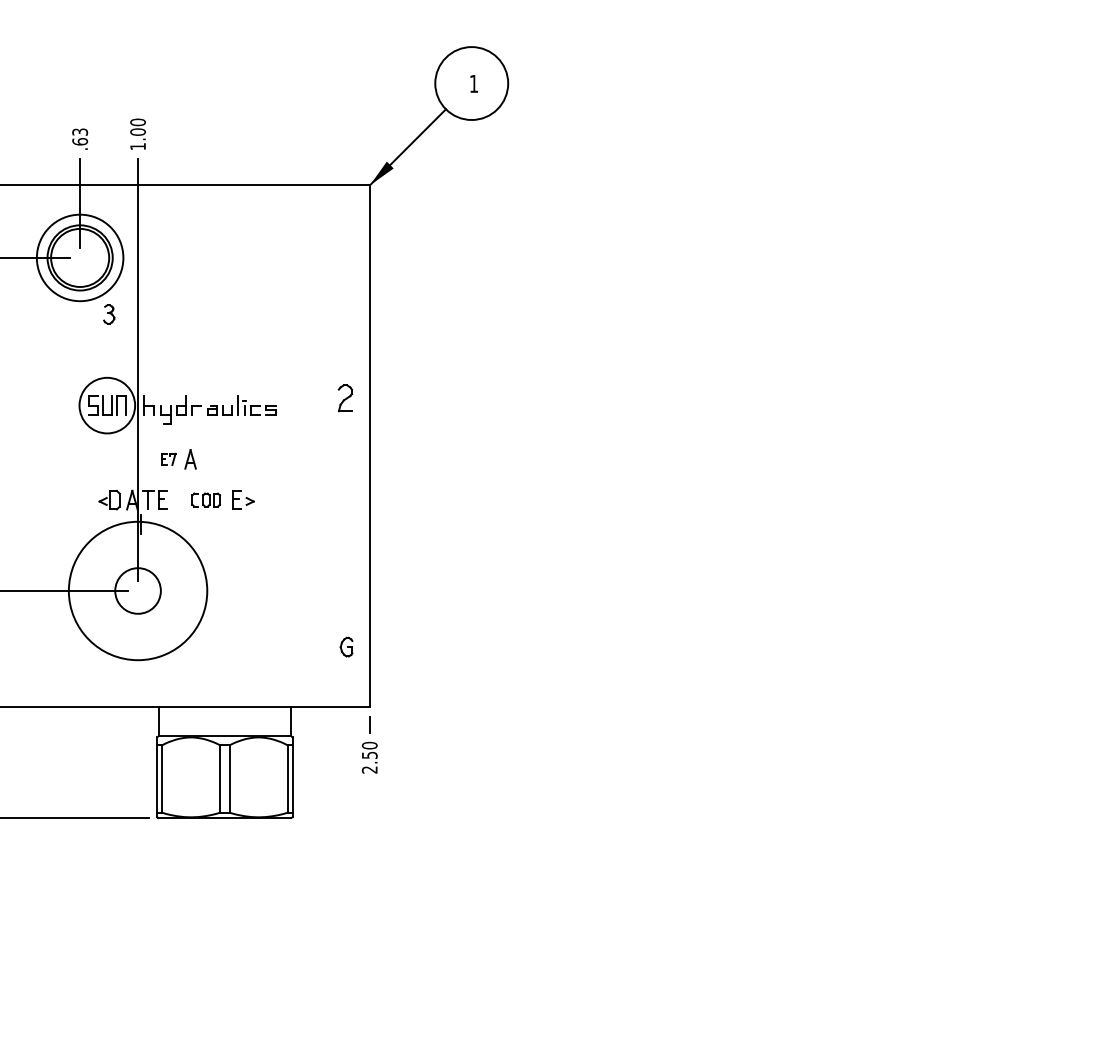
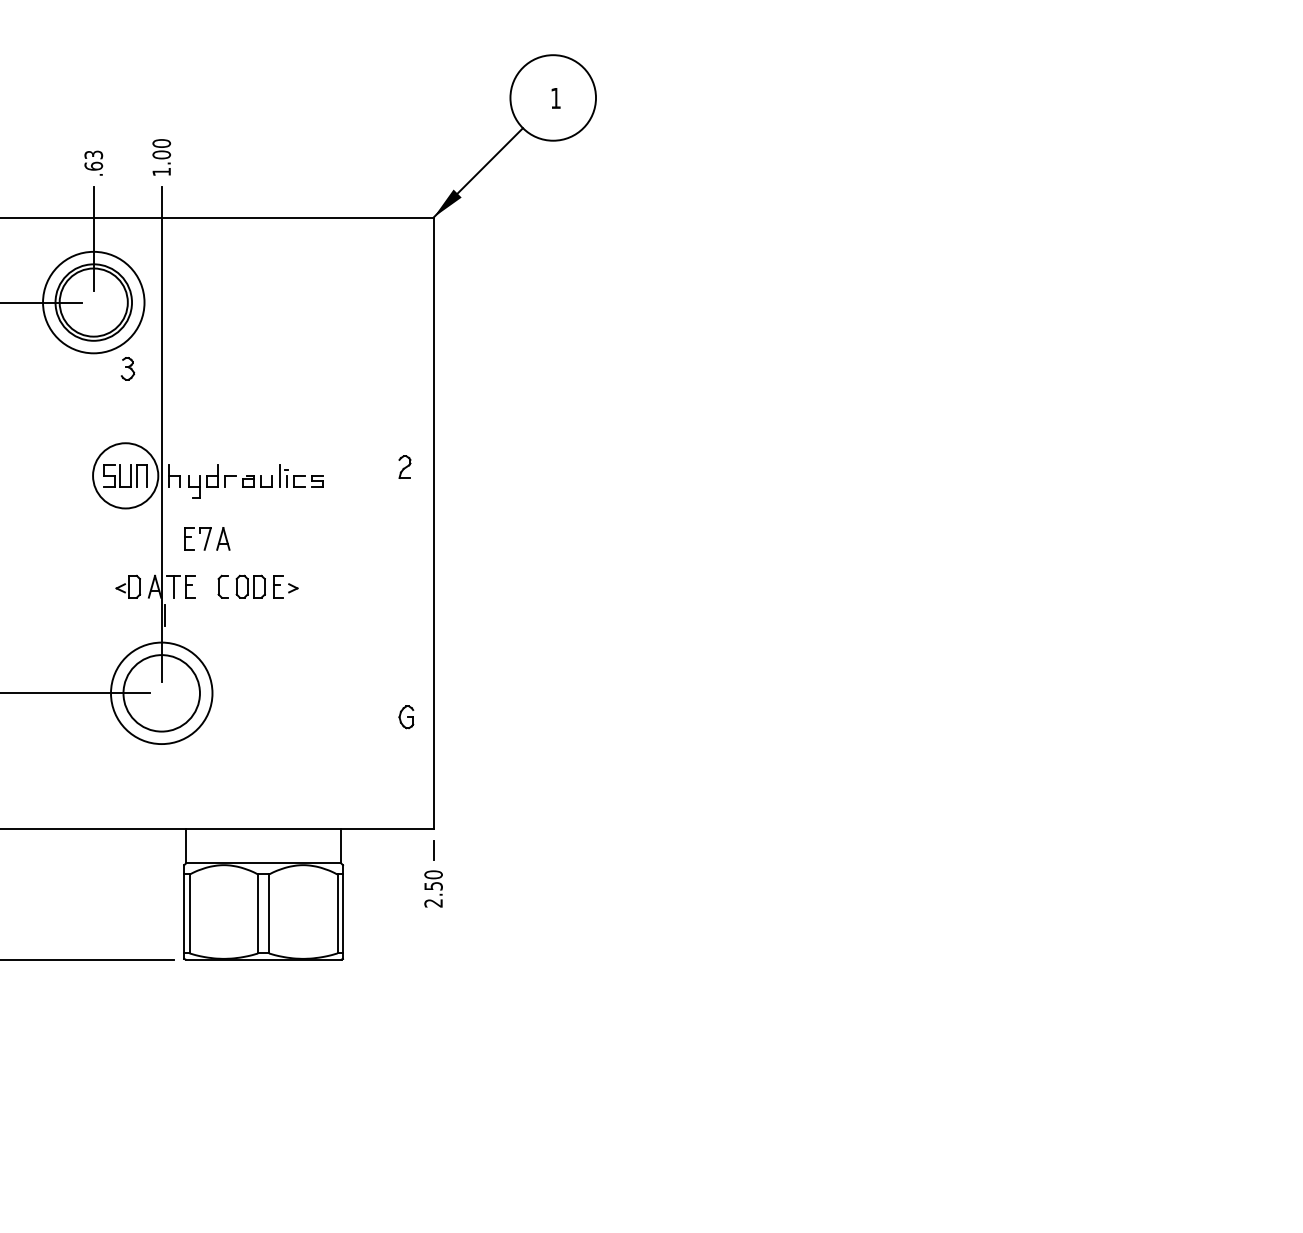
part: (344, 397) -> (404, 466), size x0.71
part: (168, 459) -> (197, 538), size x1.67
part: (206, 499) -> (241, 586), size x1.43
circle: (137, 591) -> (161, 693), size x0.62
circle: (137, 591) -> (161, 693), size x1.43
part: (346, 647) -> (406, 717), moved

